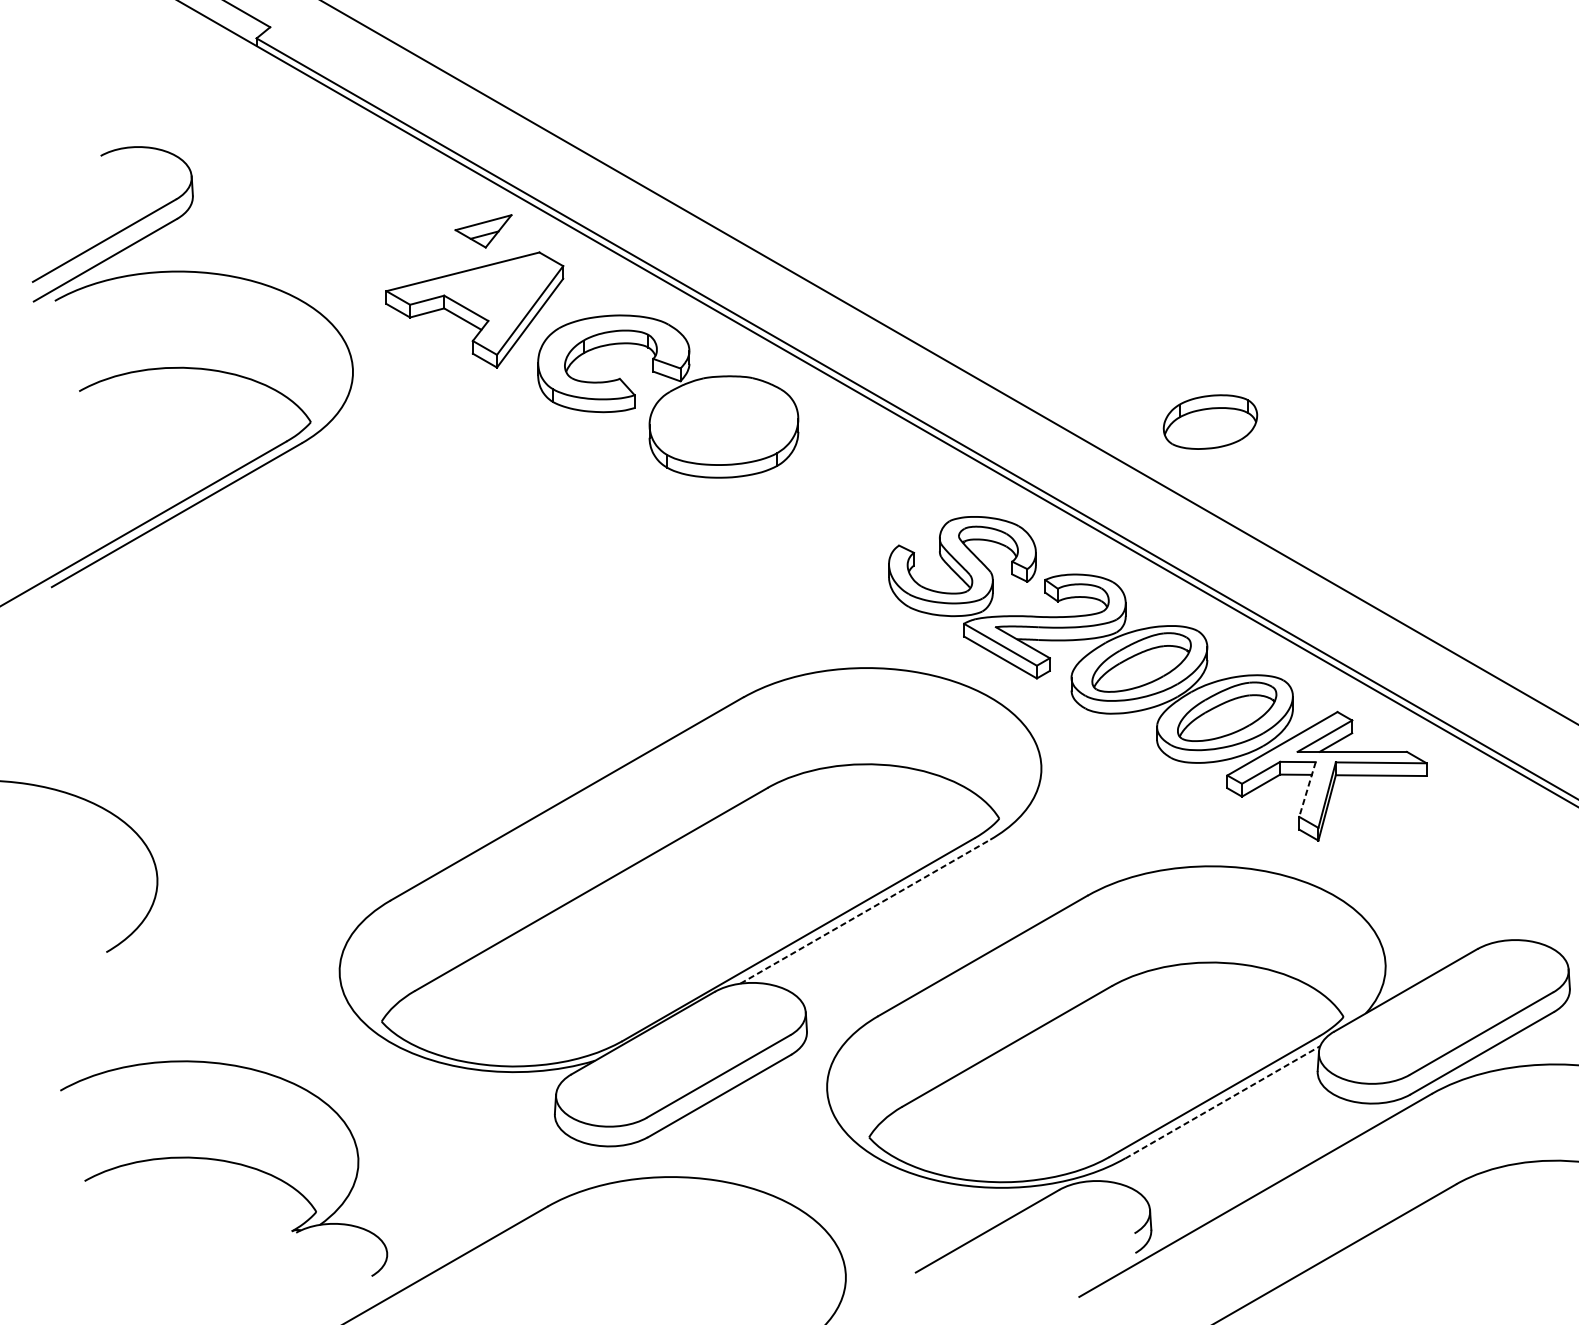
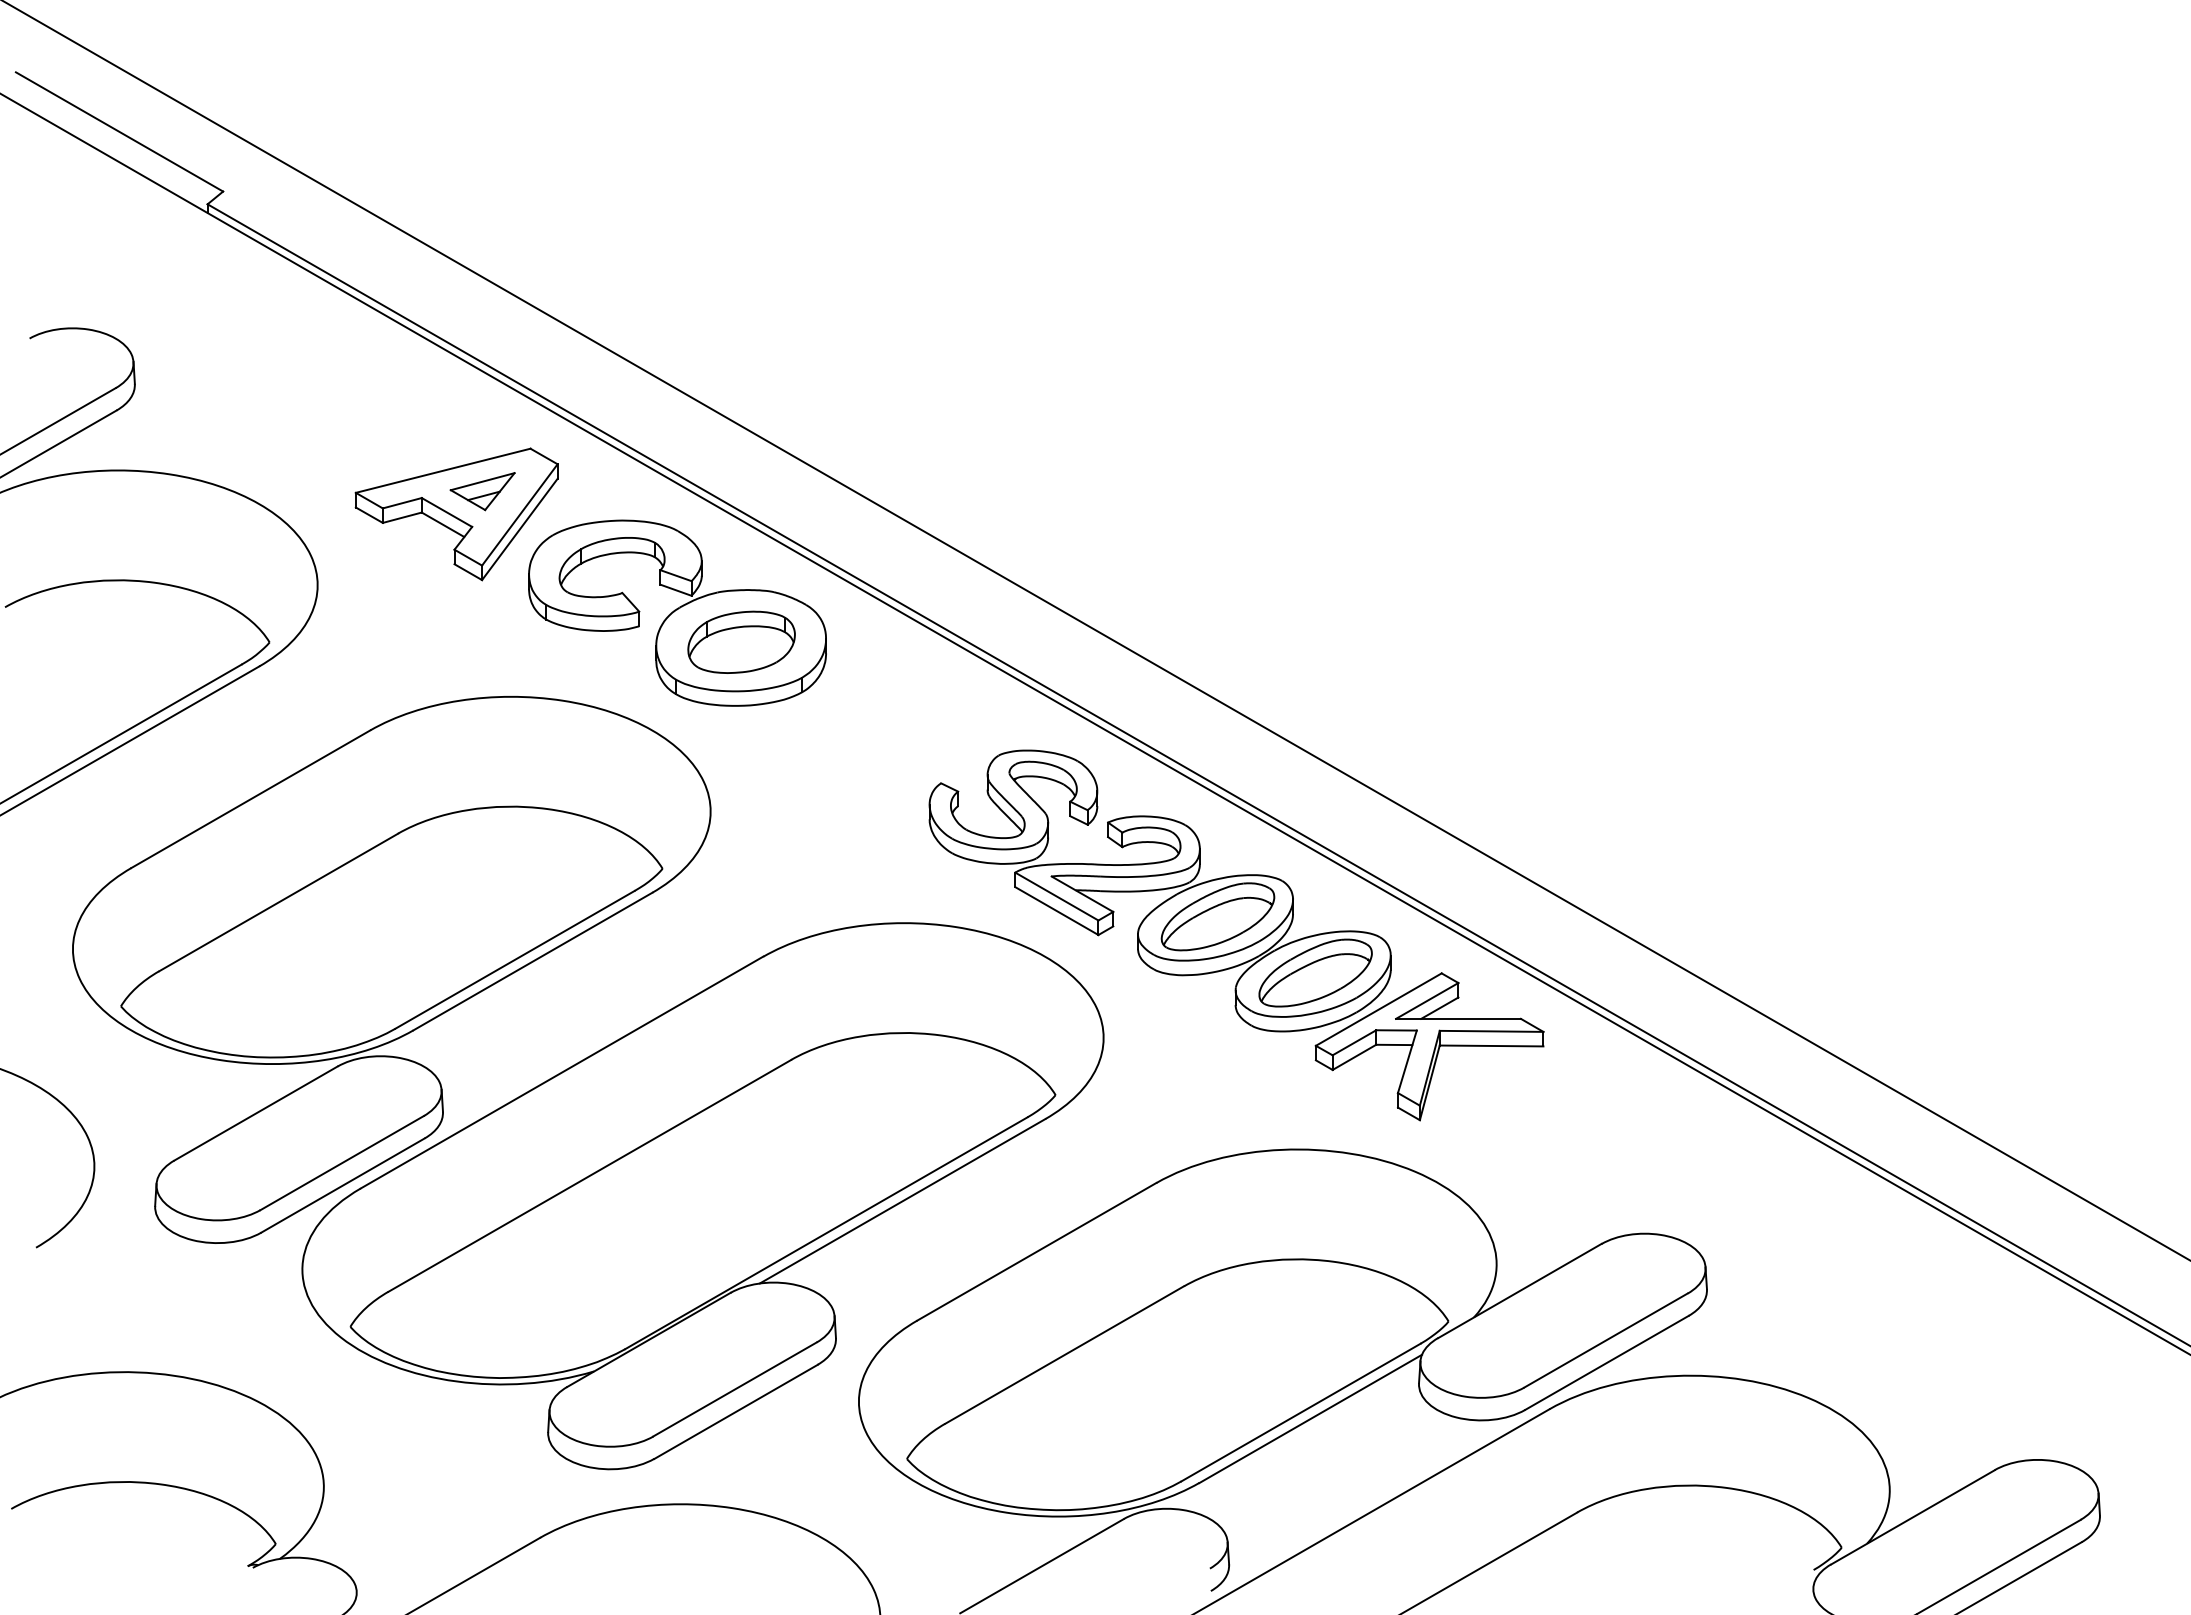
part: (483, 231) -> (482, 491), moved
part: (1210, 421) -> (741, 641), moved
part: (417, 708) -> (391, 969), added
line: (1307, 789) -> (1407, 1061), dashed -> solid
line: (865, 911) -> (902, 1201), dashed -> solid
line: (1223, 1101) -> (1311, 1418), dashed -> solid

